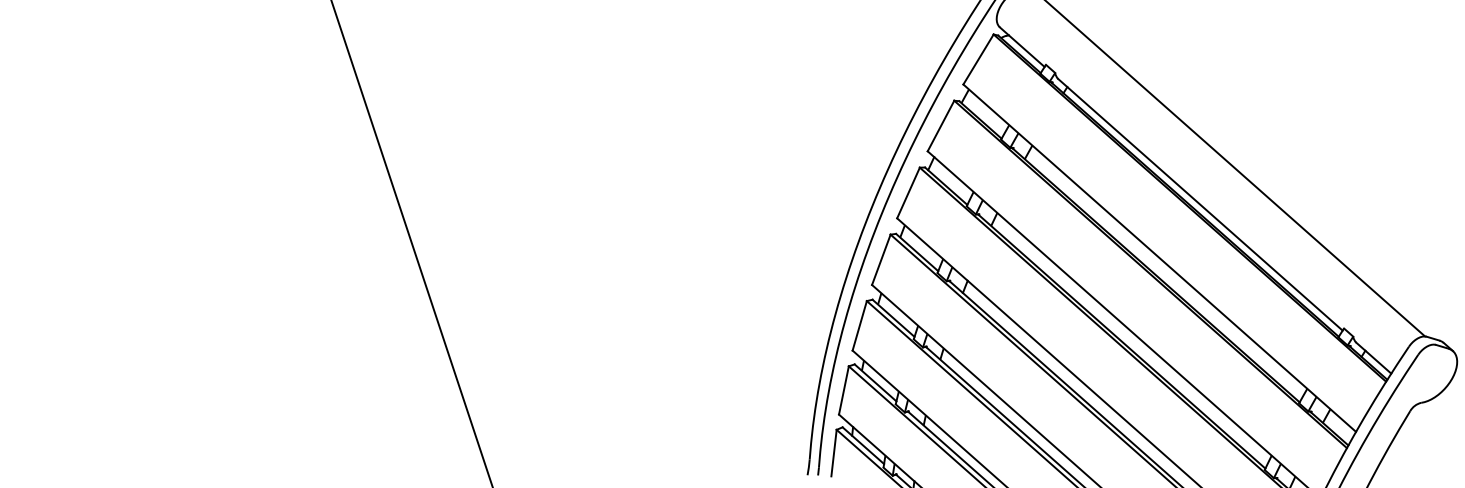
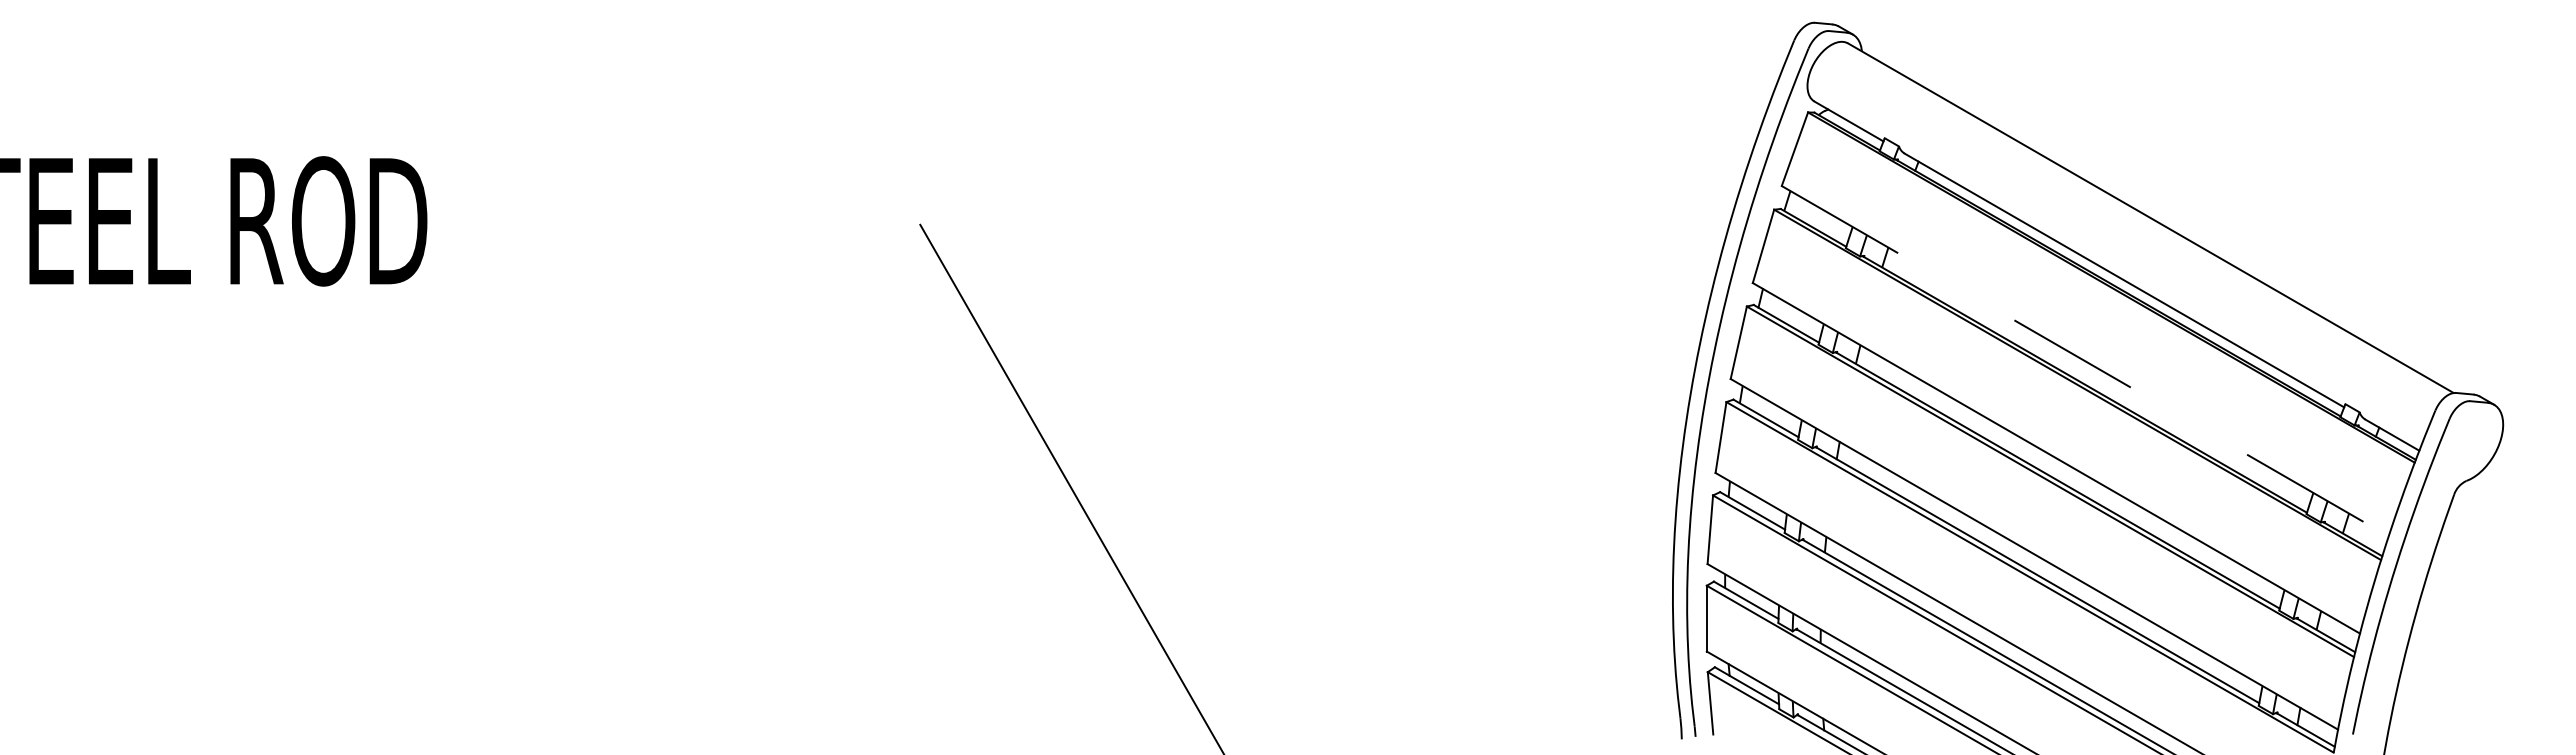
line: (1159, 258) -> (2085, 361), solid -> dashed

